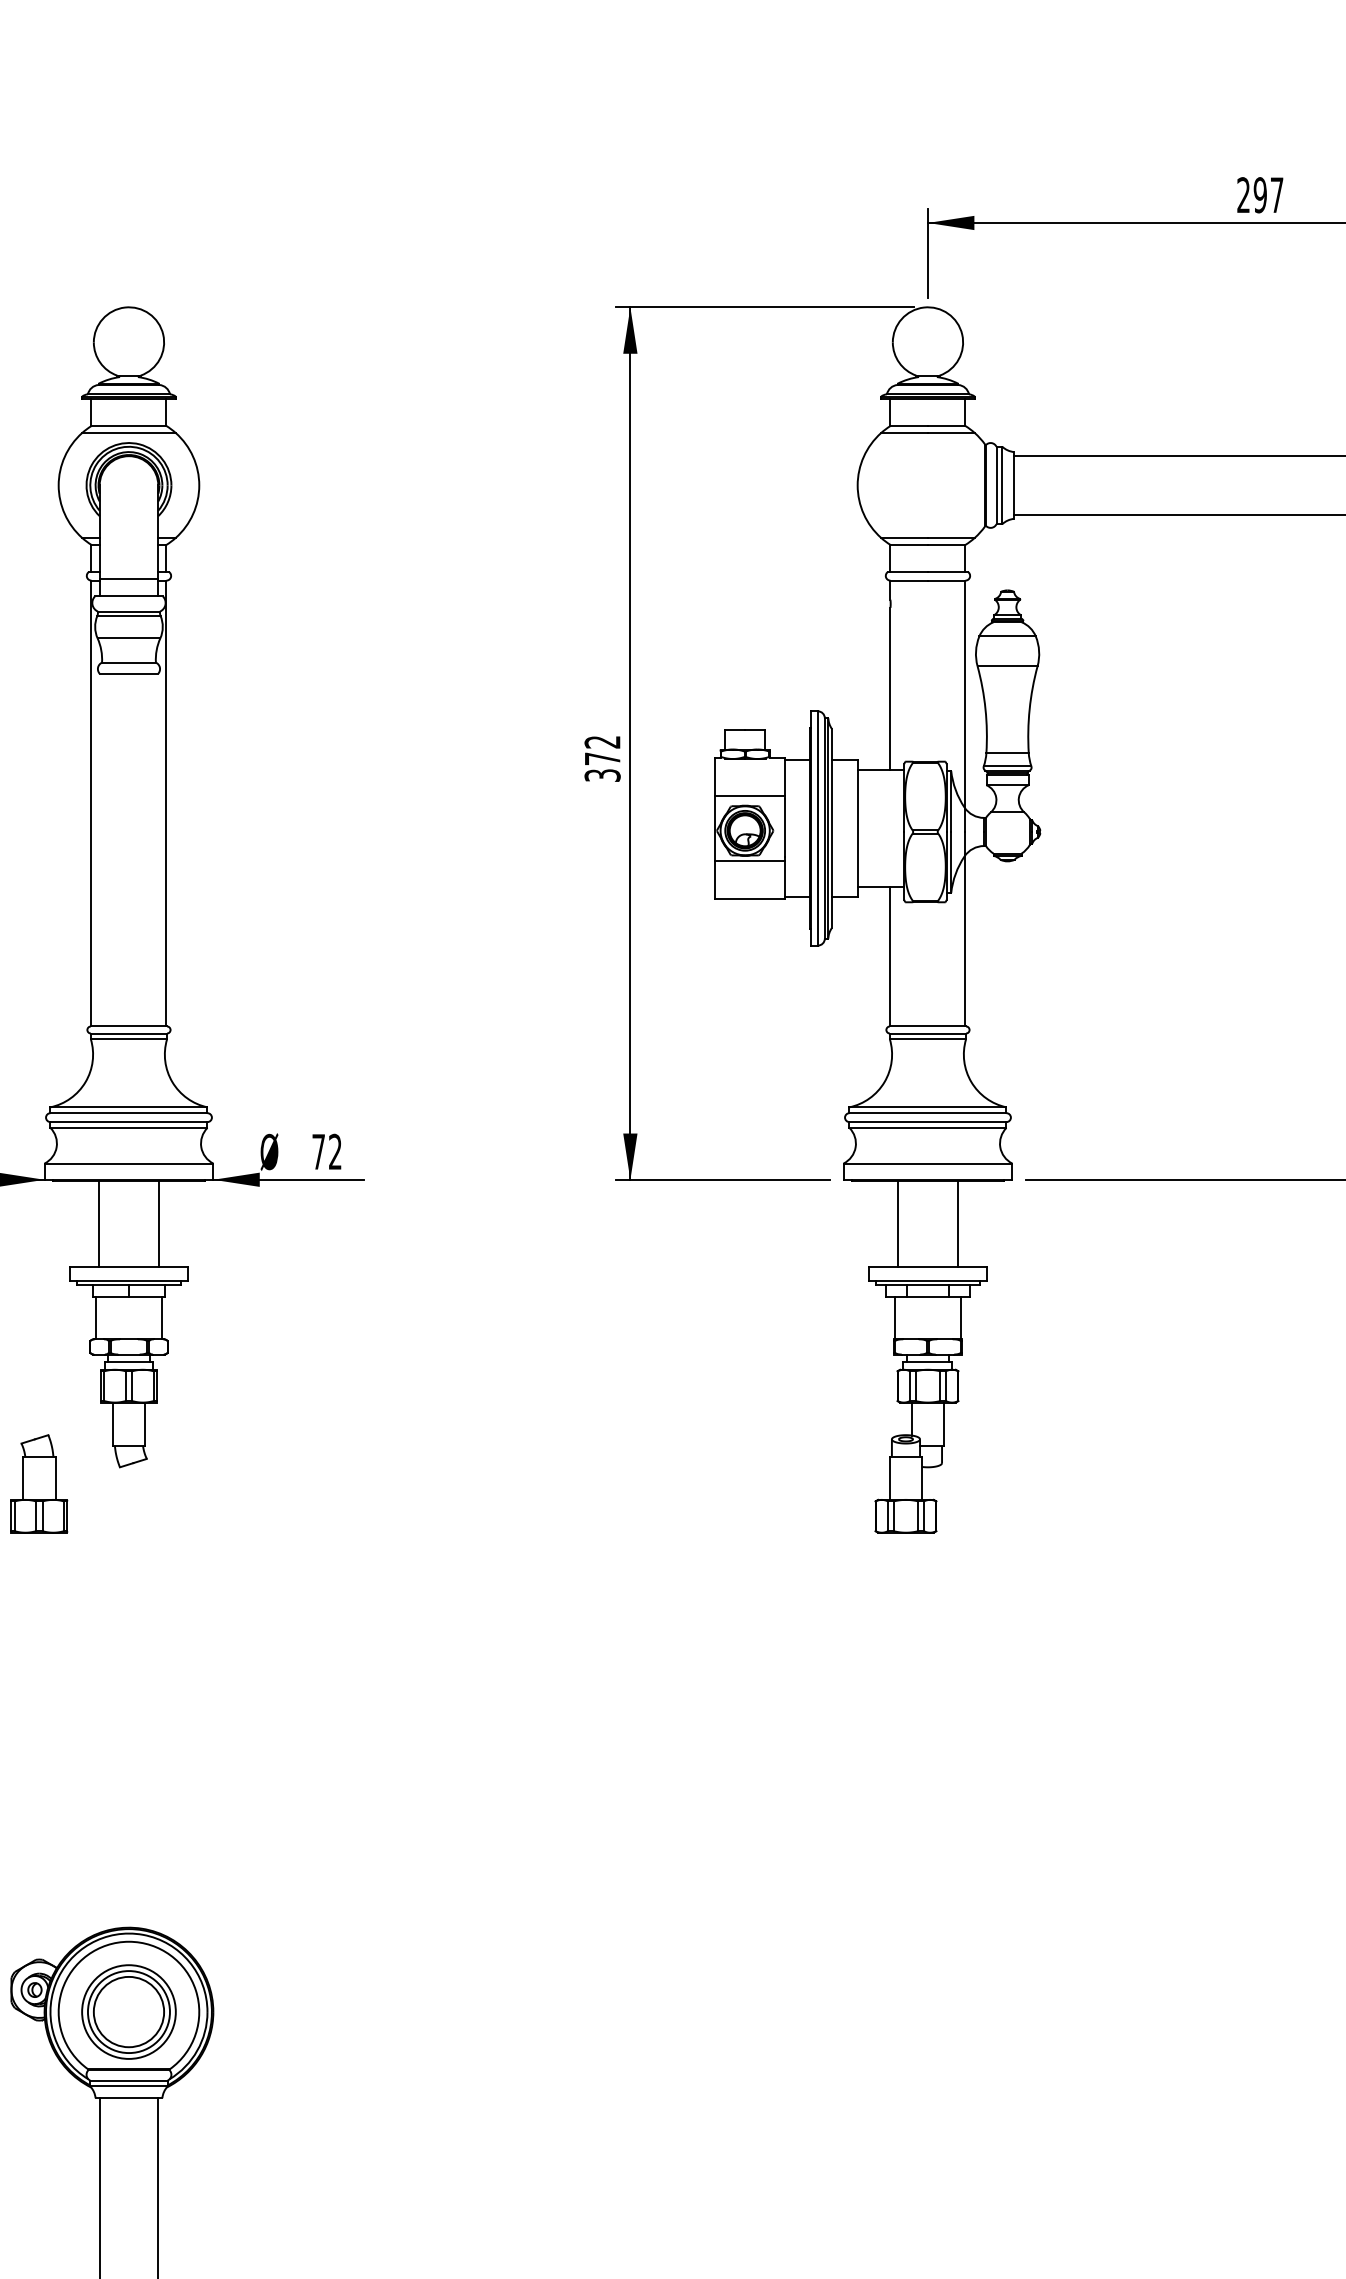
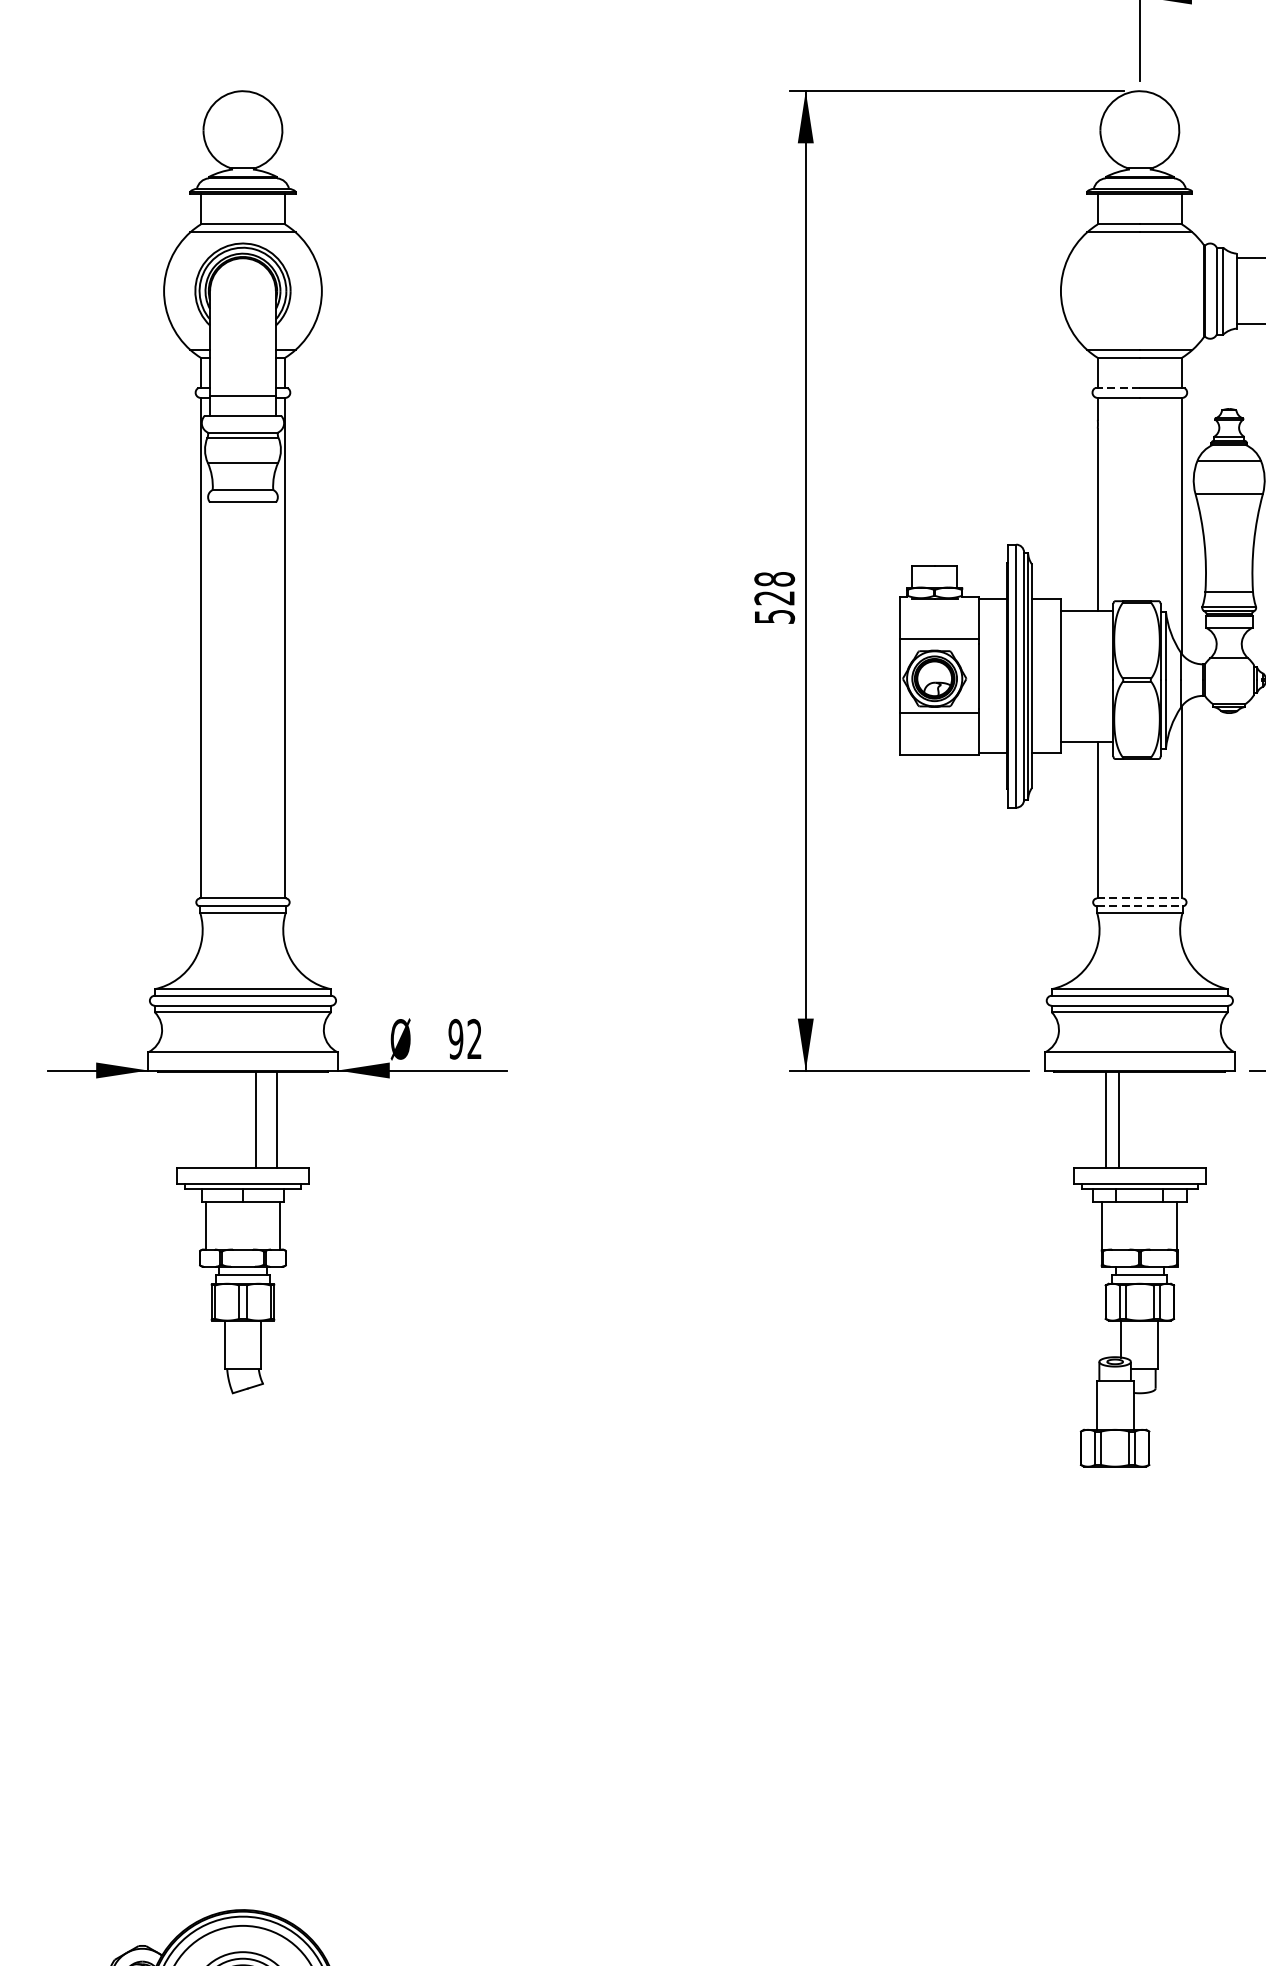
line: (908, 571) -> (1117, 387), solid -> dashed
text: (602, 758) -> (774, 597), 372 -> 528
line: (928, 1026) -> (1140, 898), solid -> dashed
line: (928, 1033) -> (1140, 906), solid -> dashed
text: (318, 1151) -> (455, 1038), 72 -> 92
line: (98, 1223) -> (255, 1119), moved
line: (958, 1223) -> (1119, 1119), moved
part: (39, 1483) -> (142, 1411), removed

